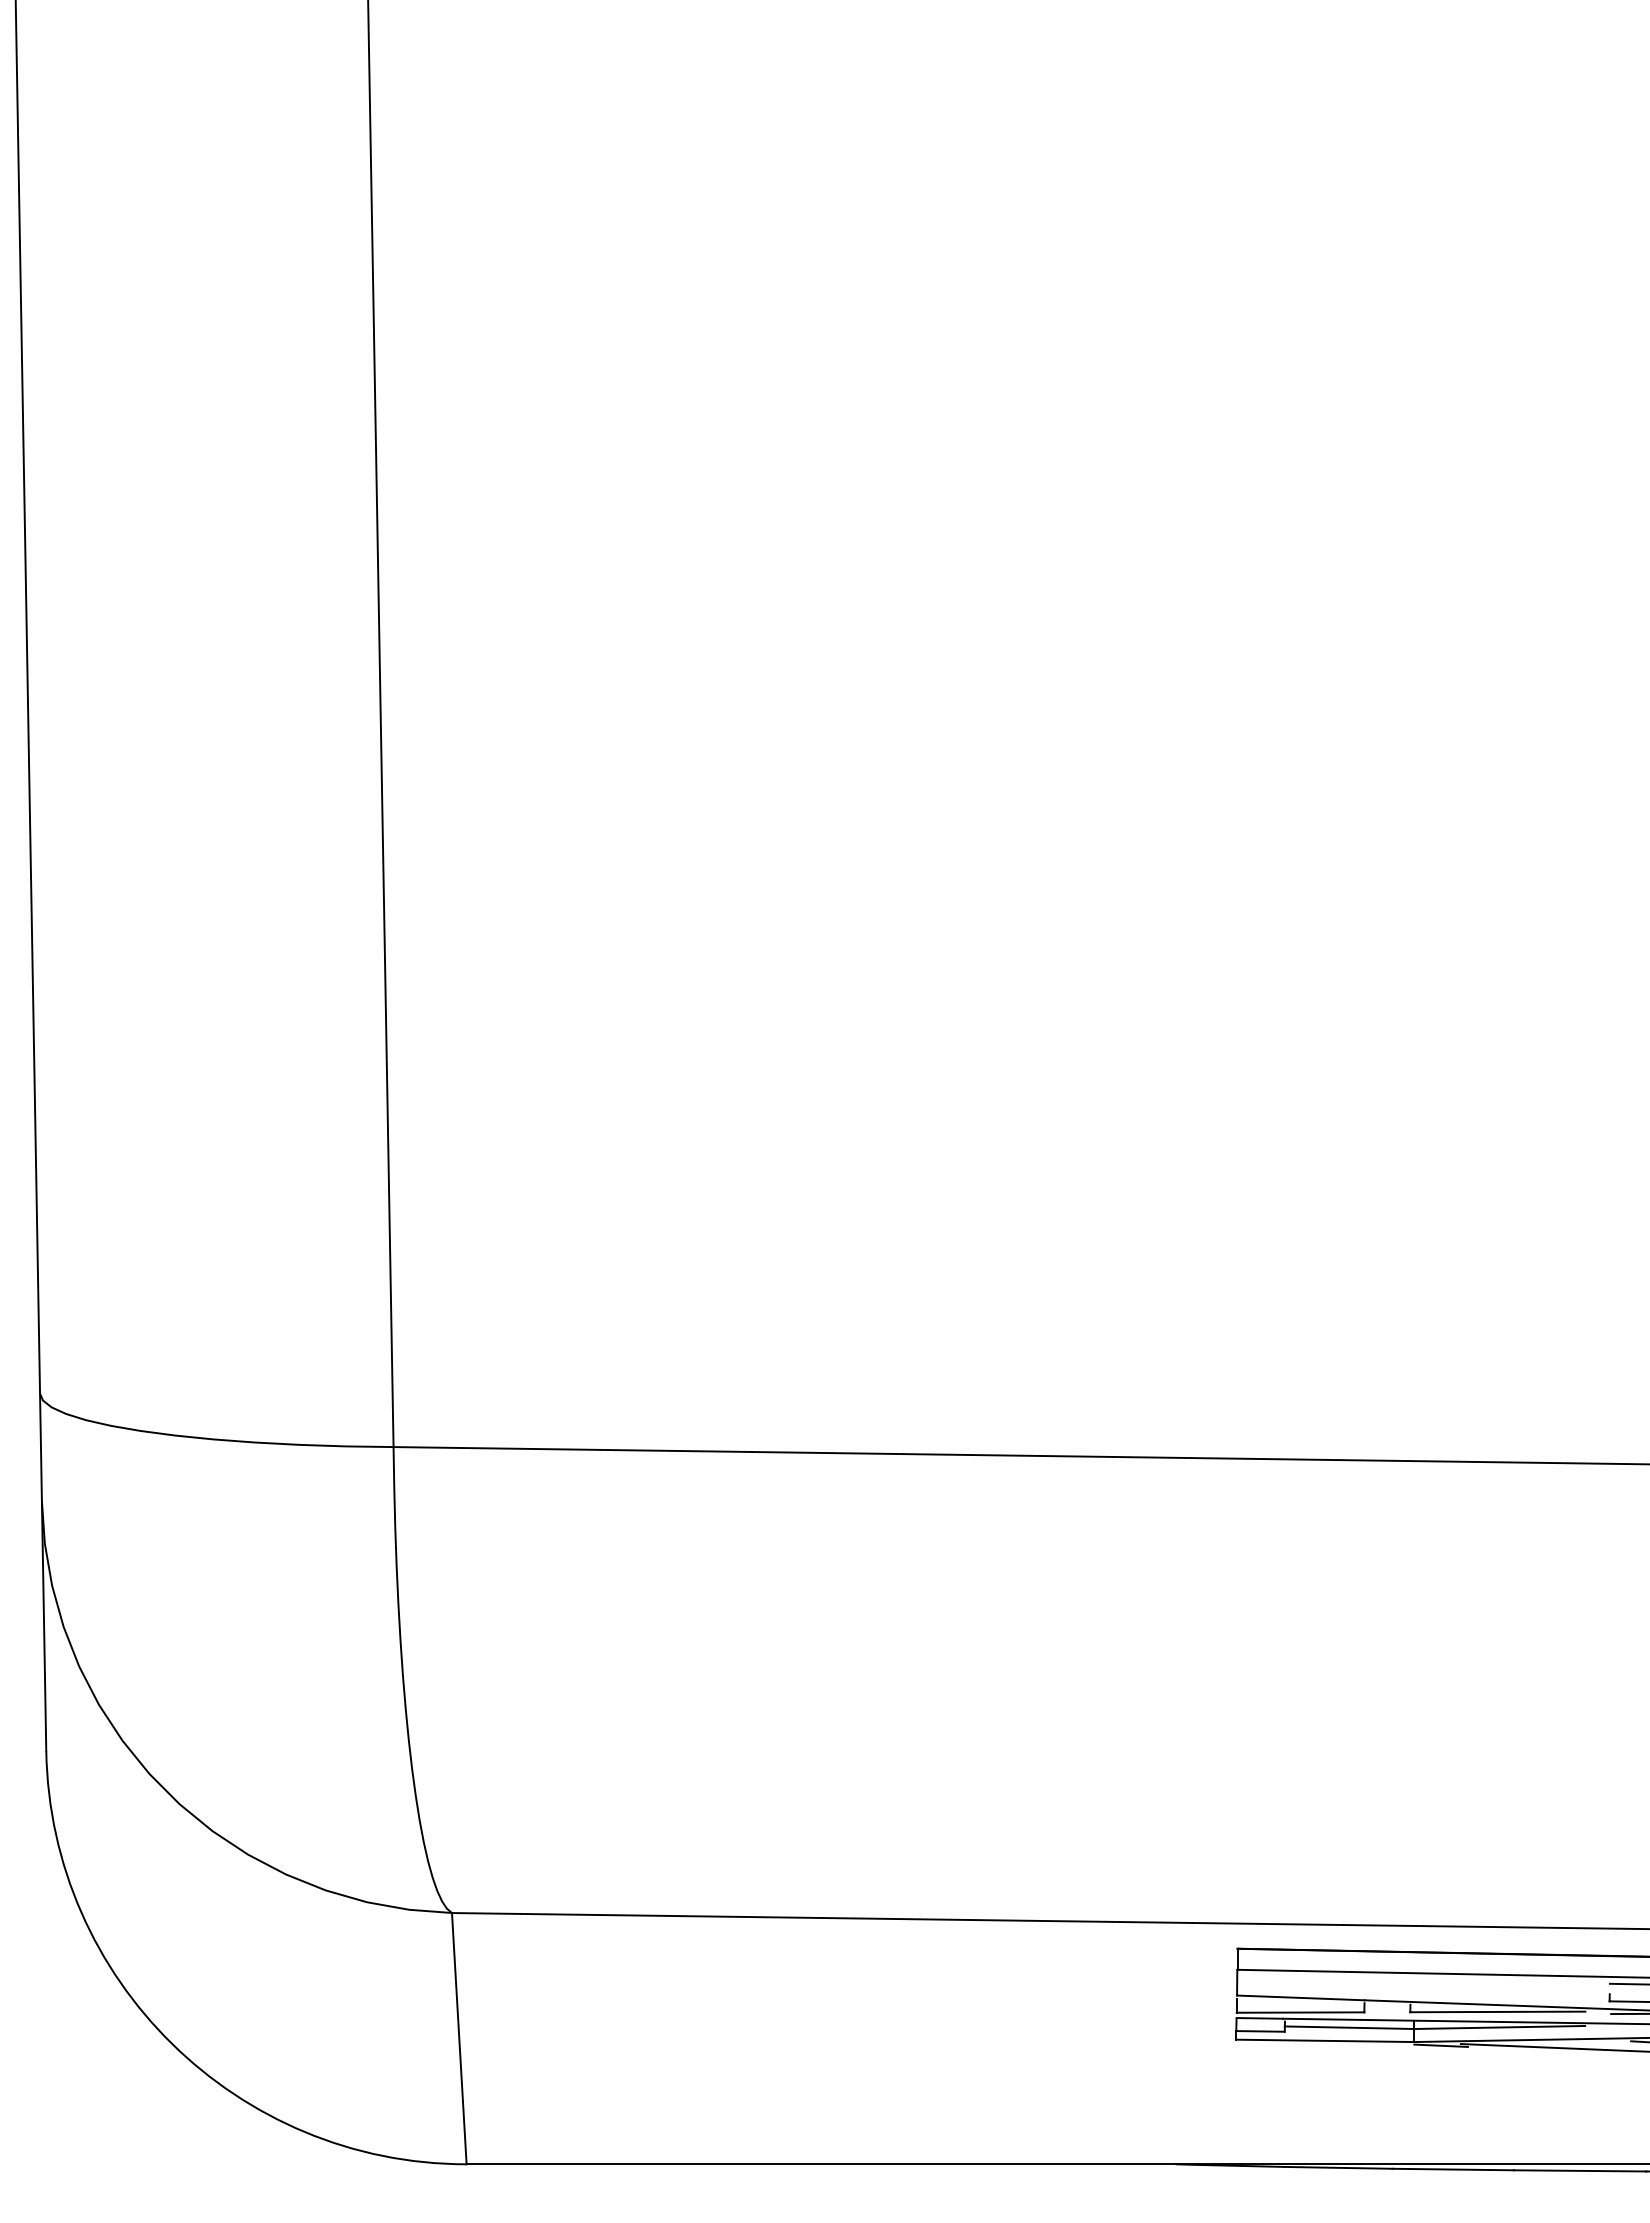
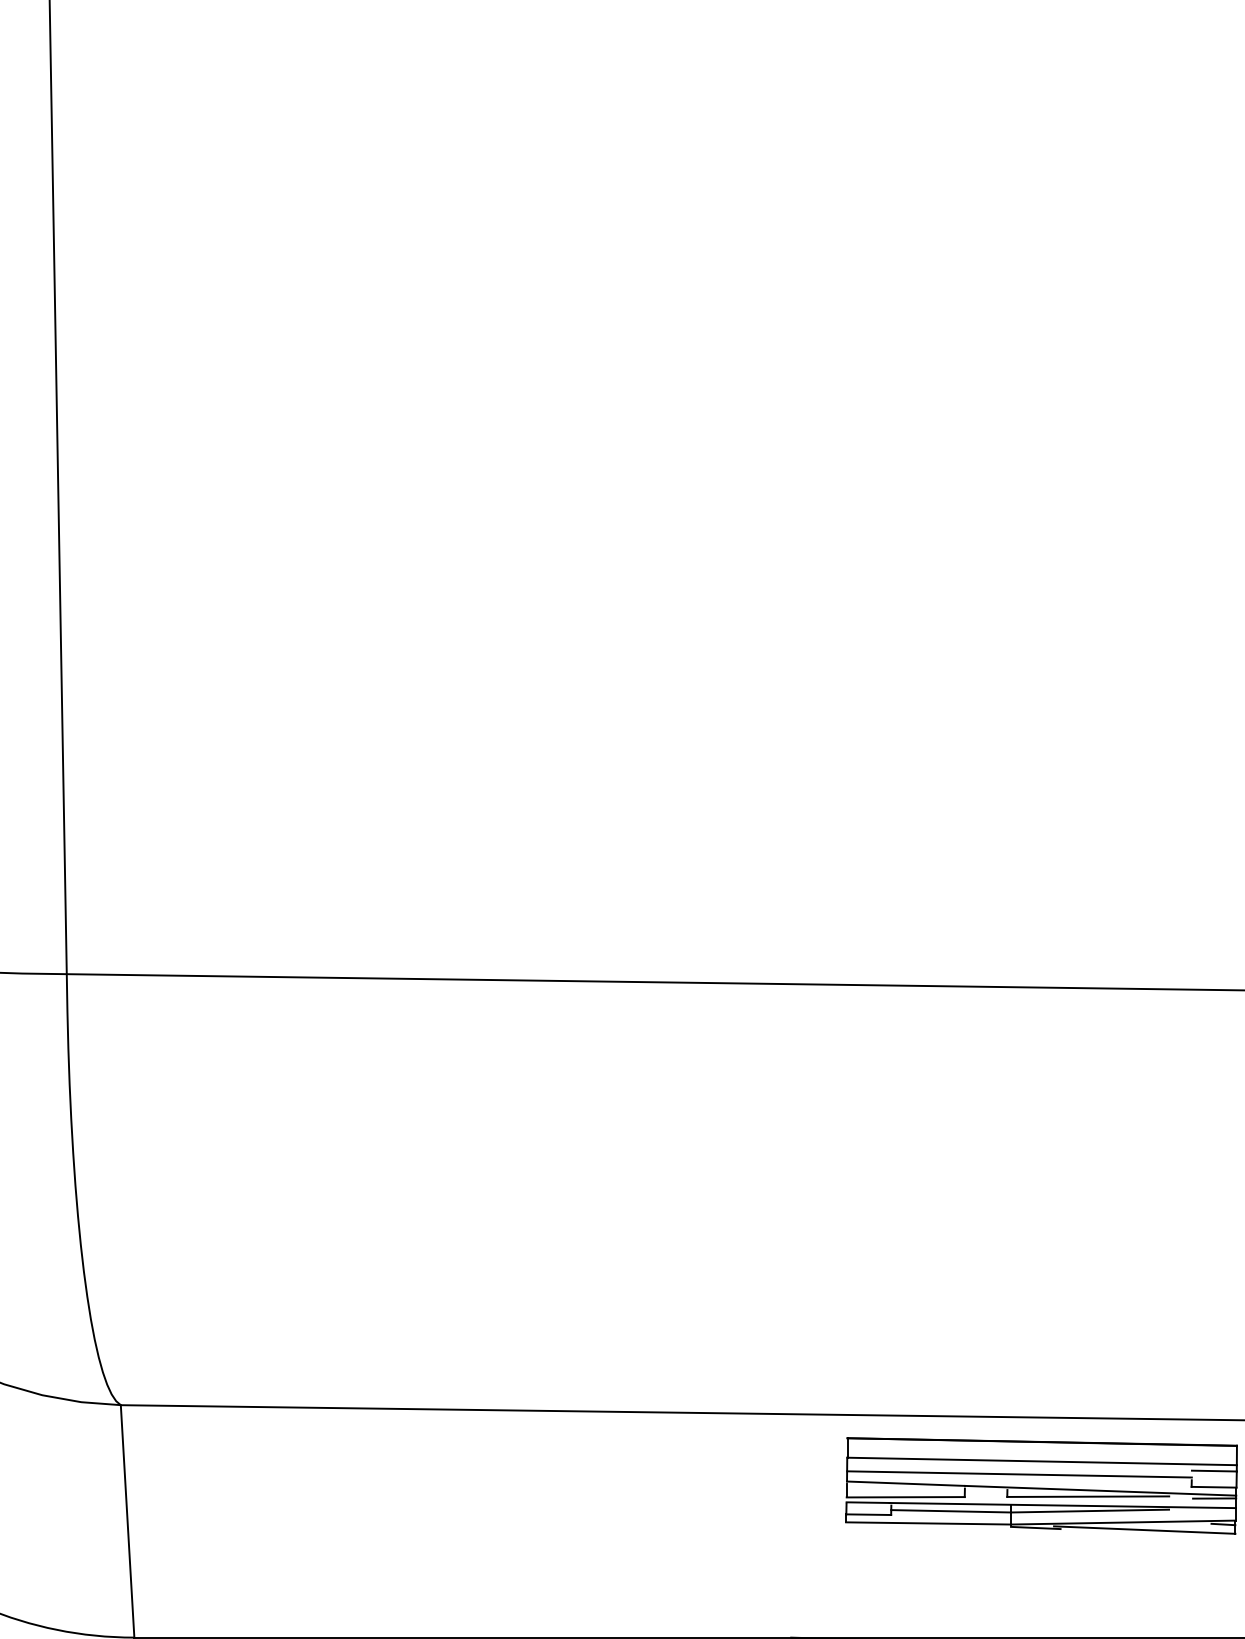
line: (1423, 1987) -> (1019, 1474), added

